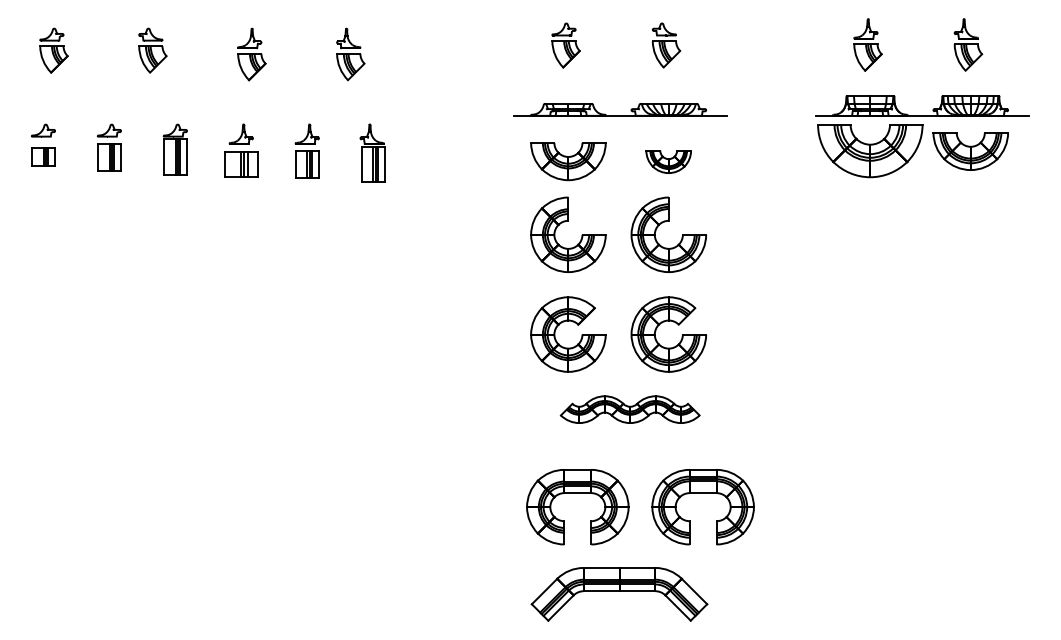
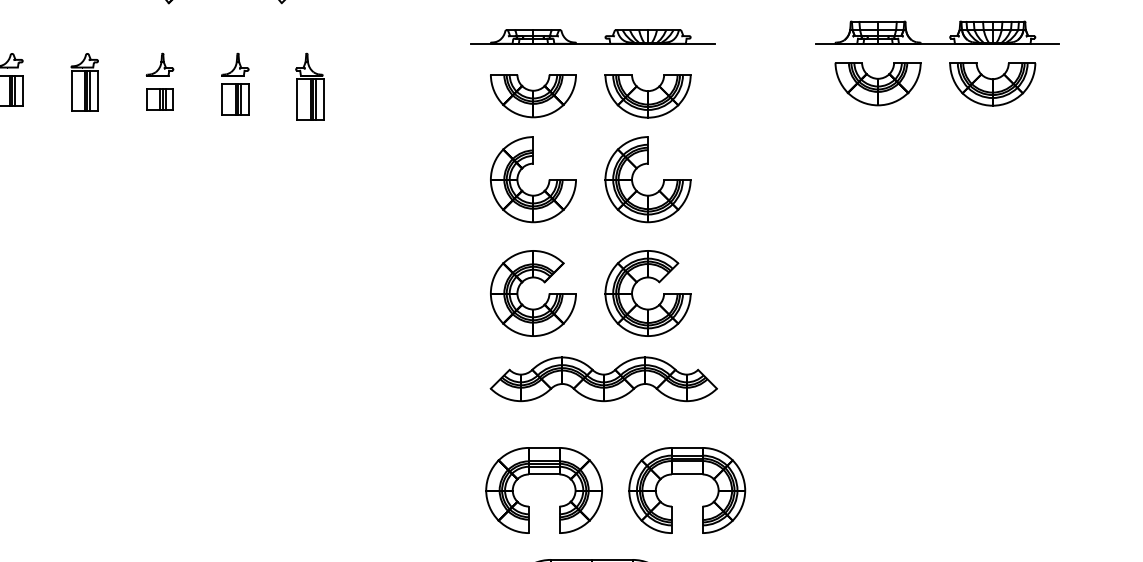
part: (870, 150) -> (878, 83), size x0.71
part: (668, 161) -> (647, 95), size x1.67
part: (241, 164) -> (160, 99), size x0.71
part: (630, 409) -> (604, 379), size x1.43

